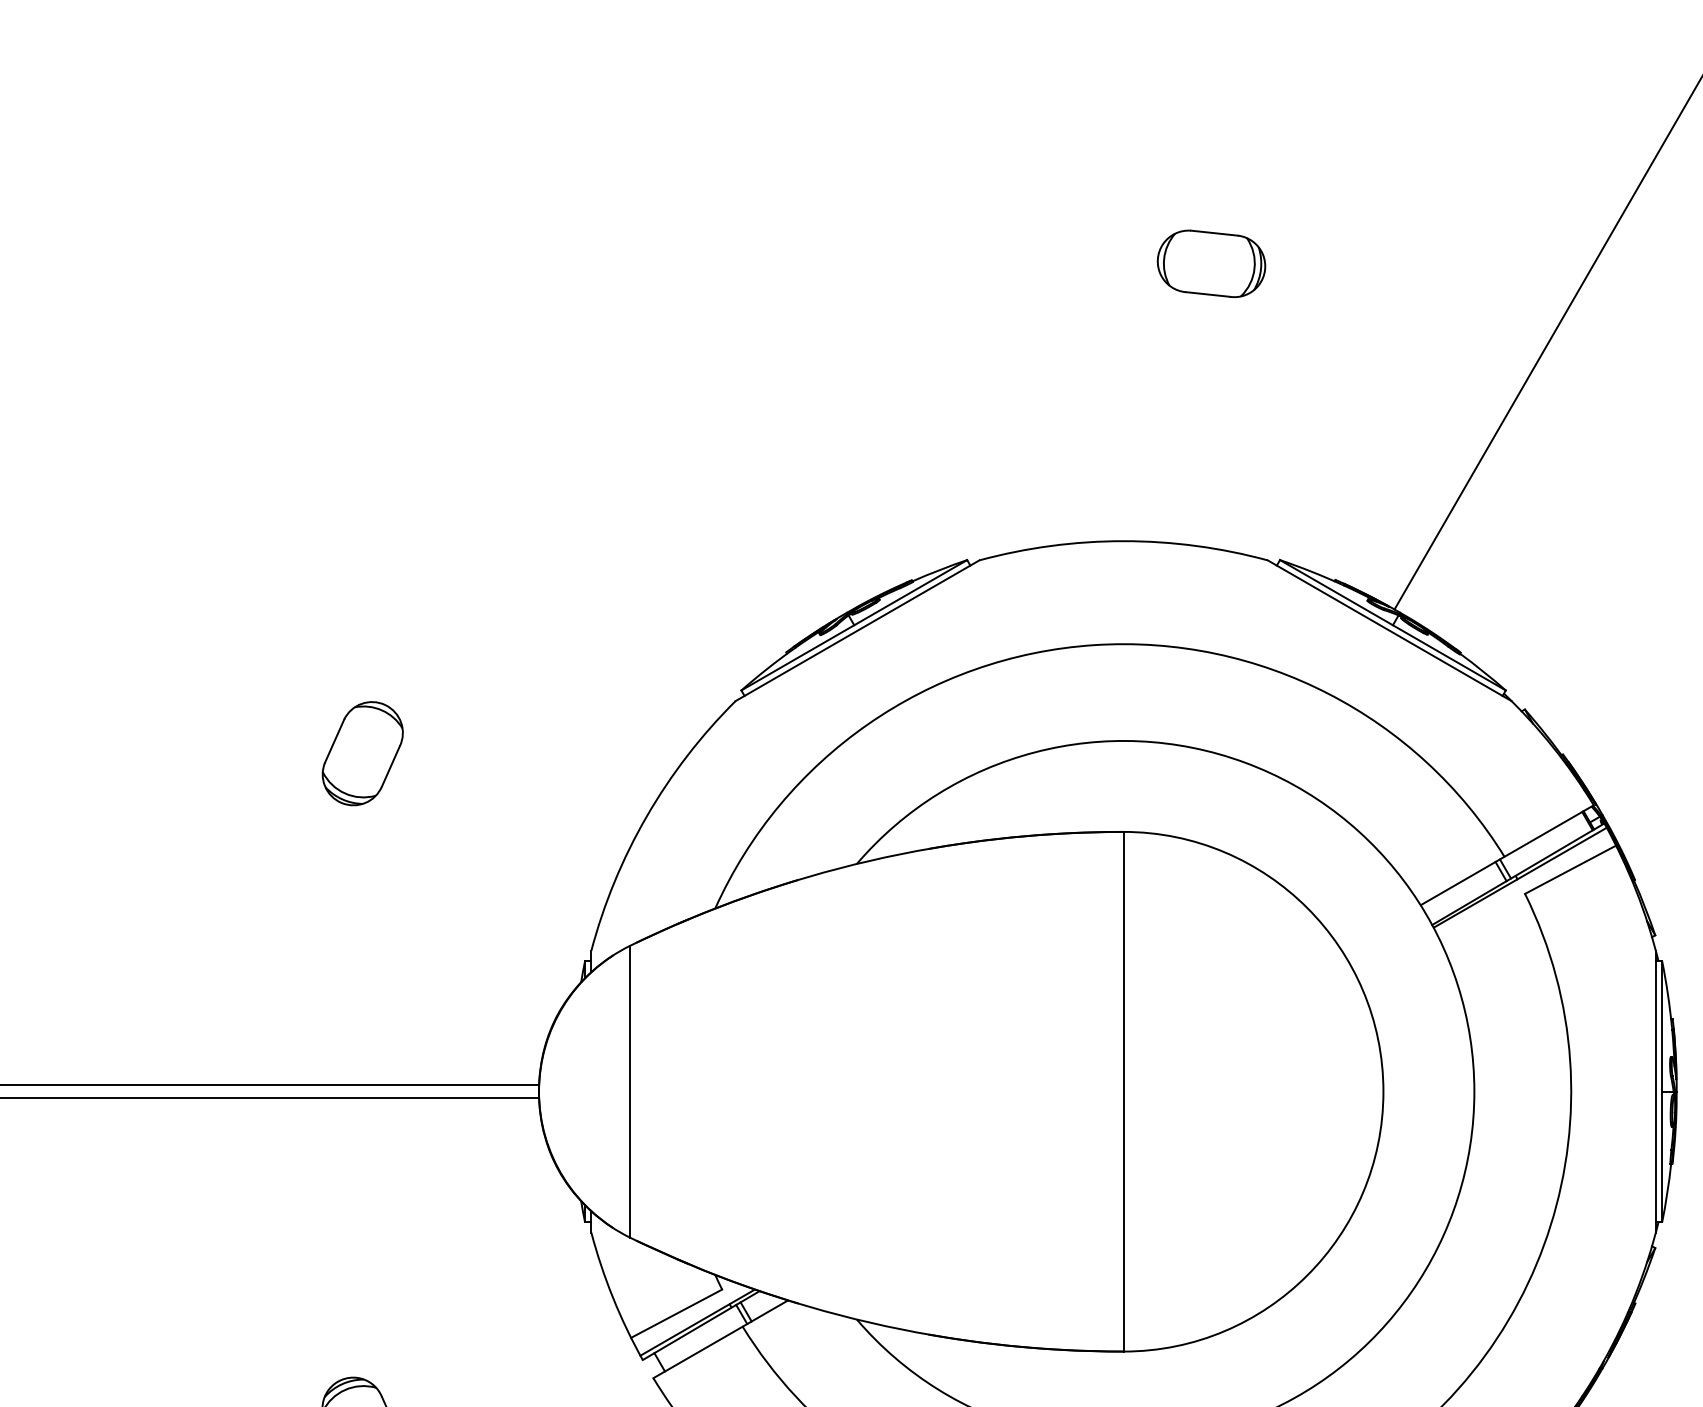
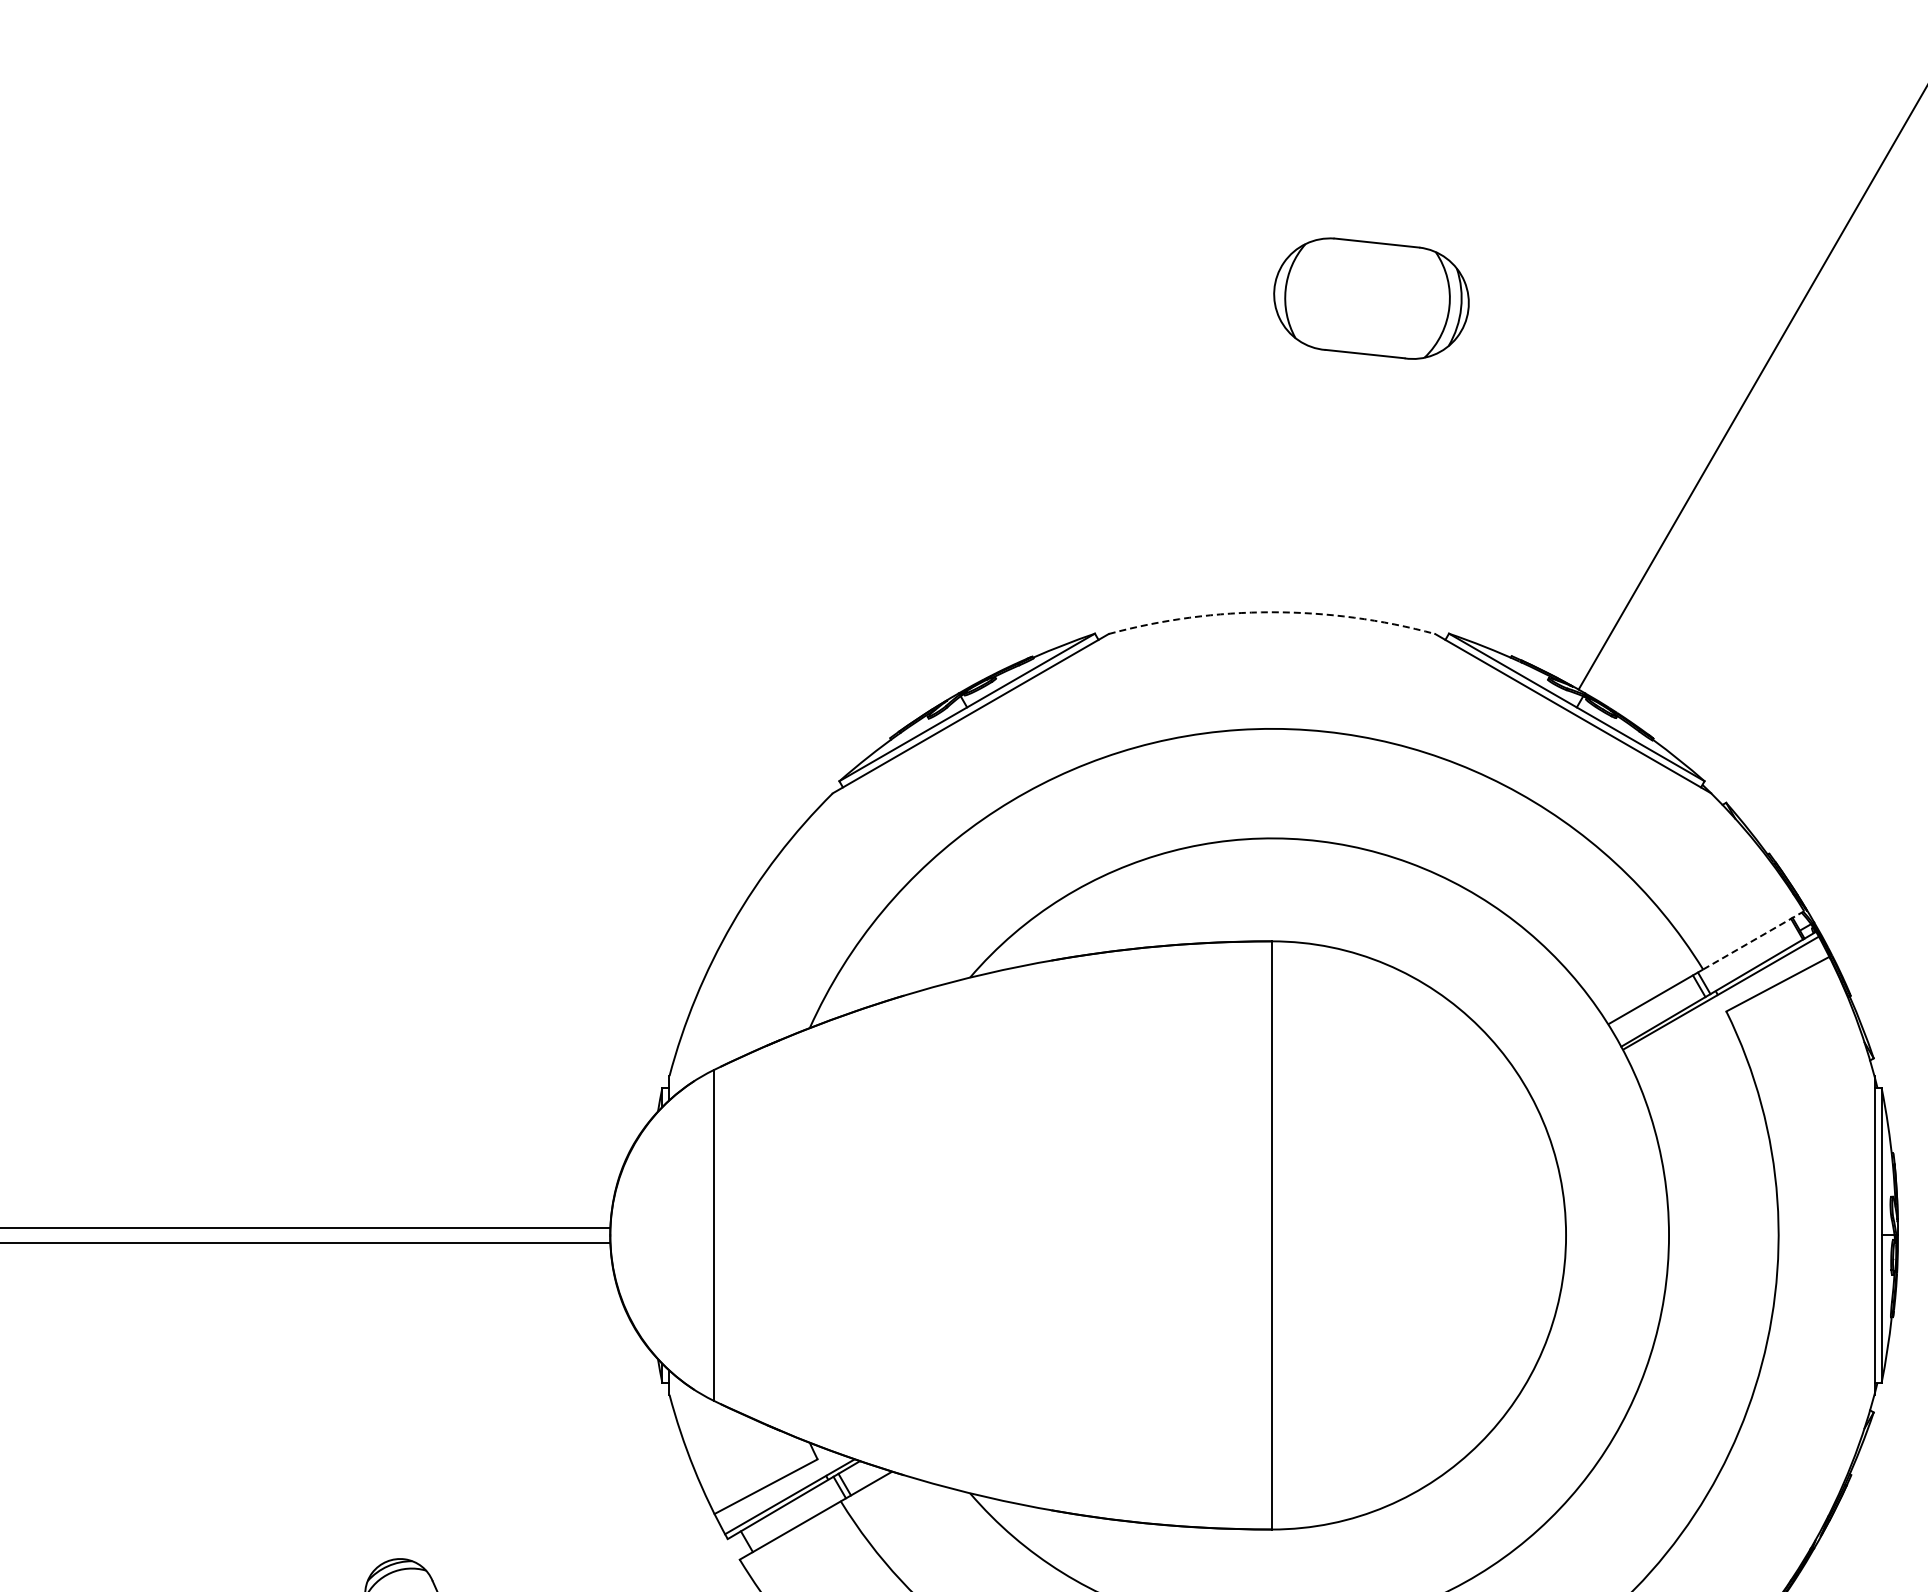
part: (1211, 263) -> (1371, 297), size x1.6
arc: (1123, 541) -> (1271, 612), solid -> dashed
part: (362, 753) -> (410, 852), removed
line: (1549, 831) -> (1754, 940), solid -> dashed

